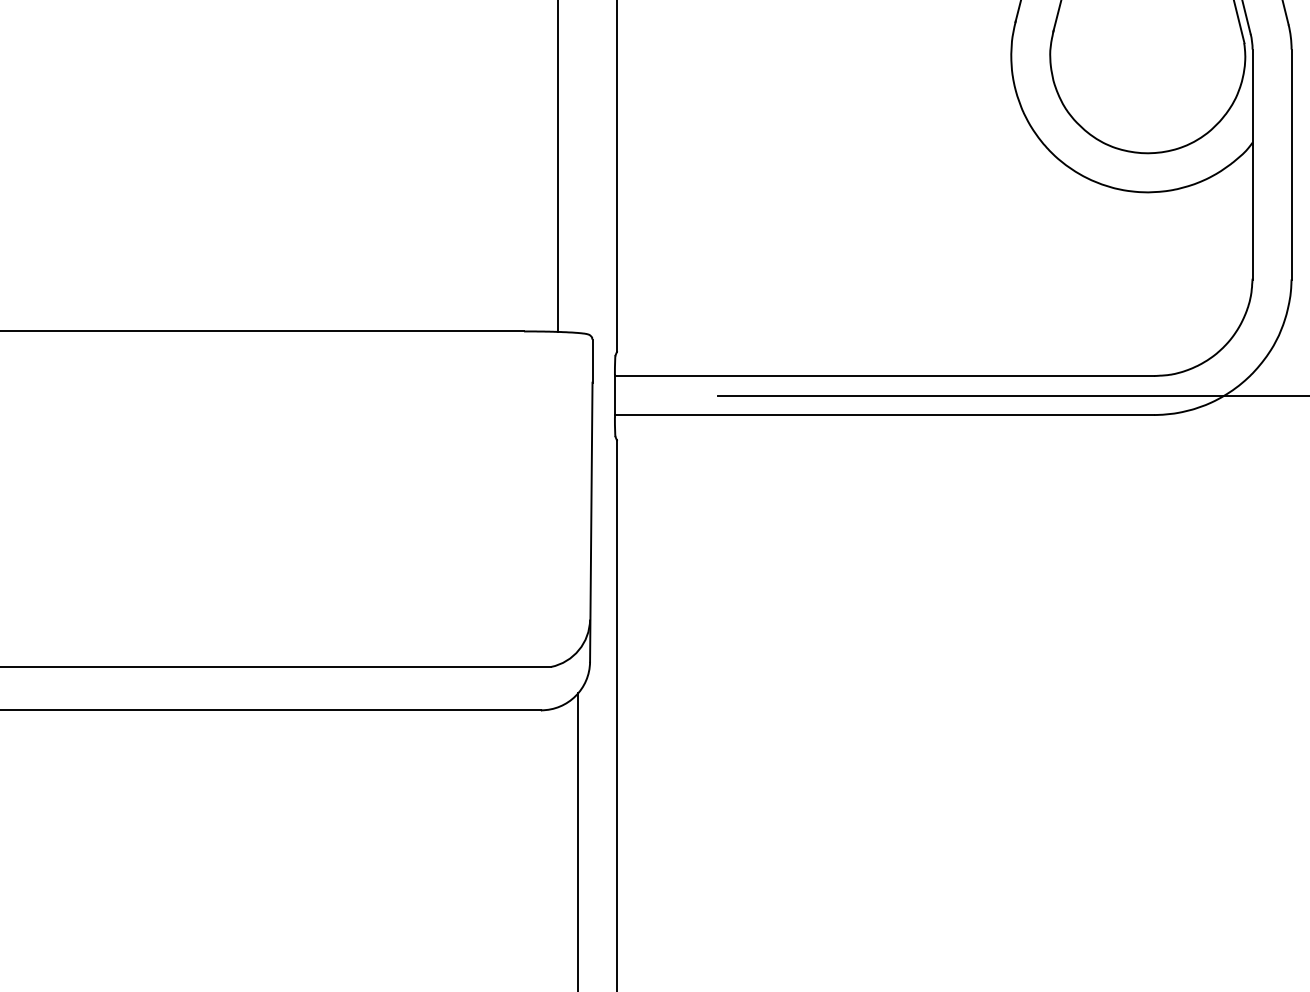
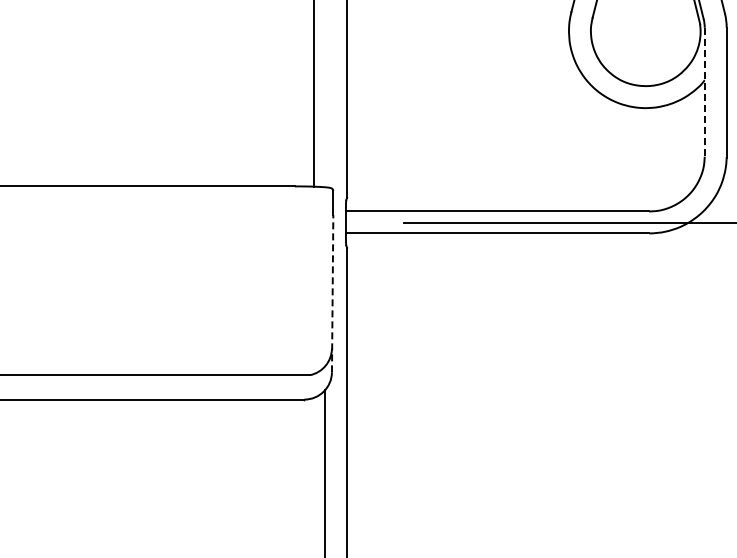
line: (1252, 164) -> (704, 92), solid -> dashed
line: (591, 521) -> (332, 293), solid -> dashed

